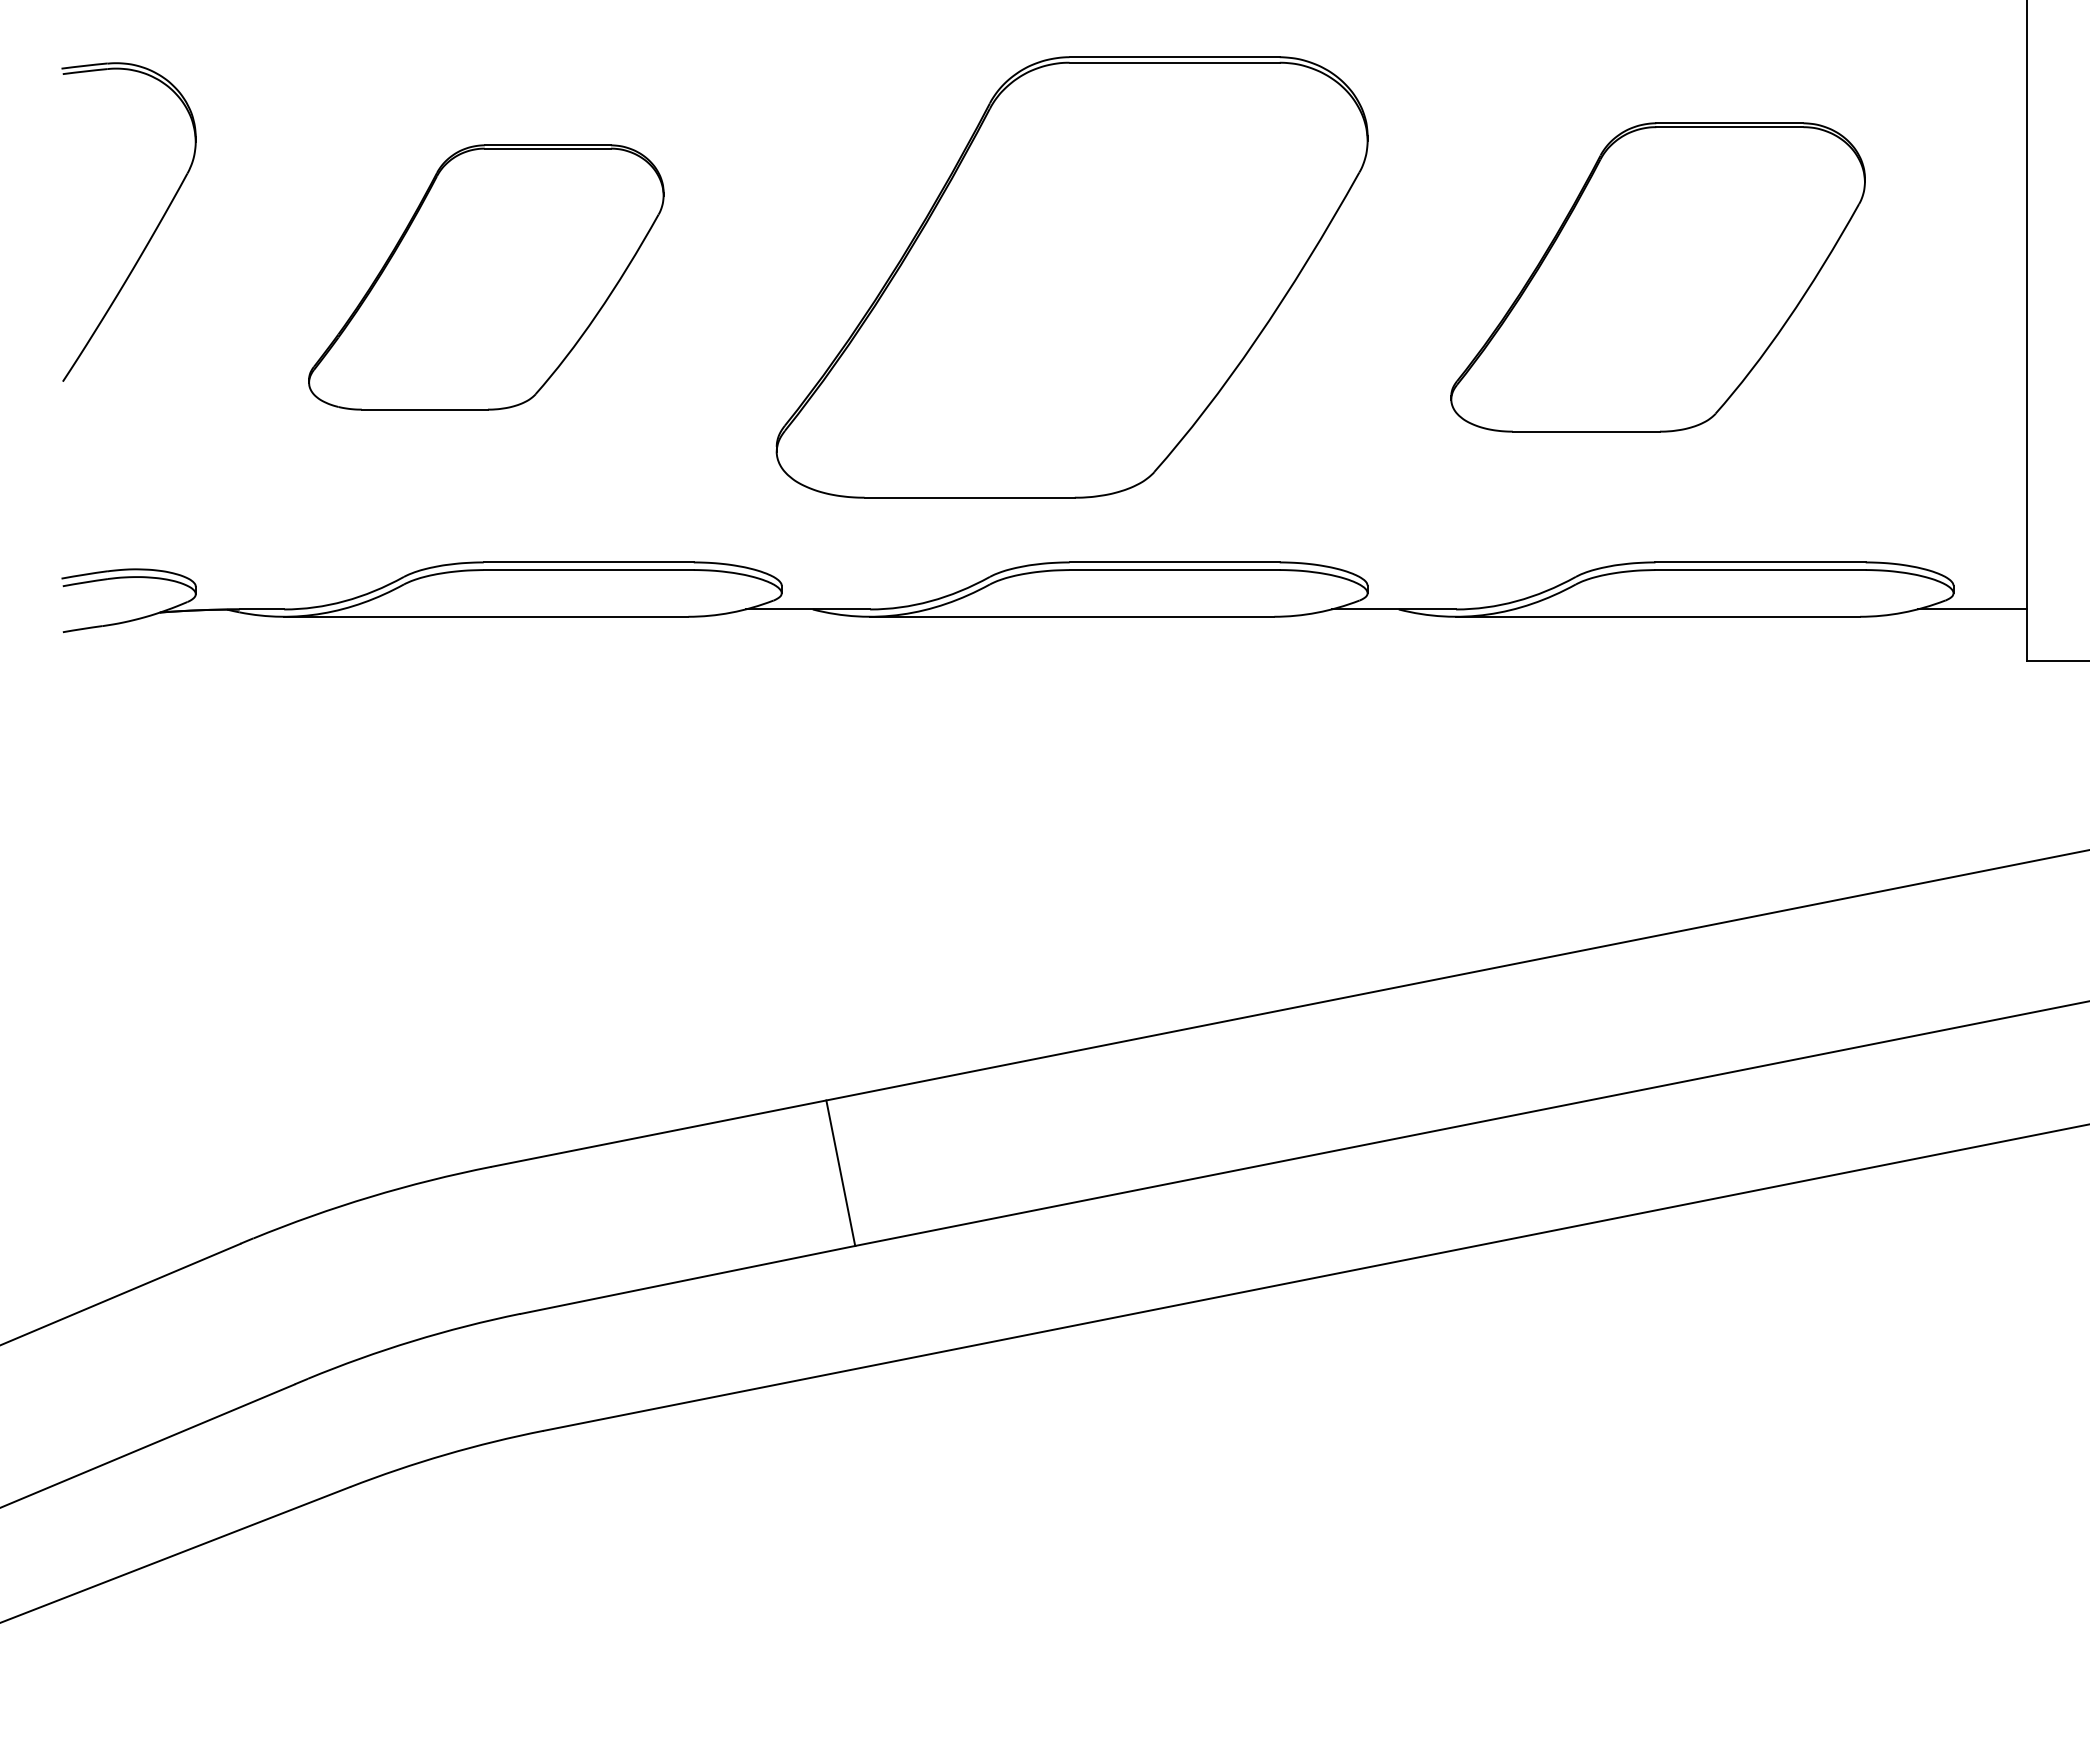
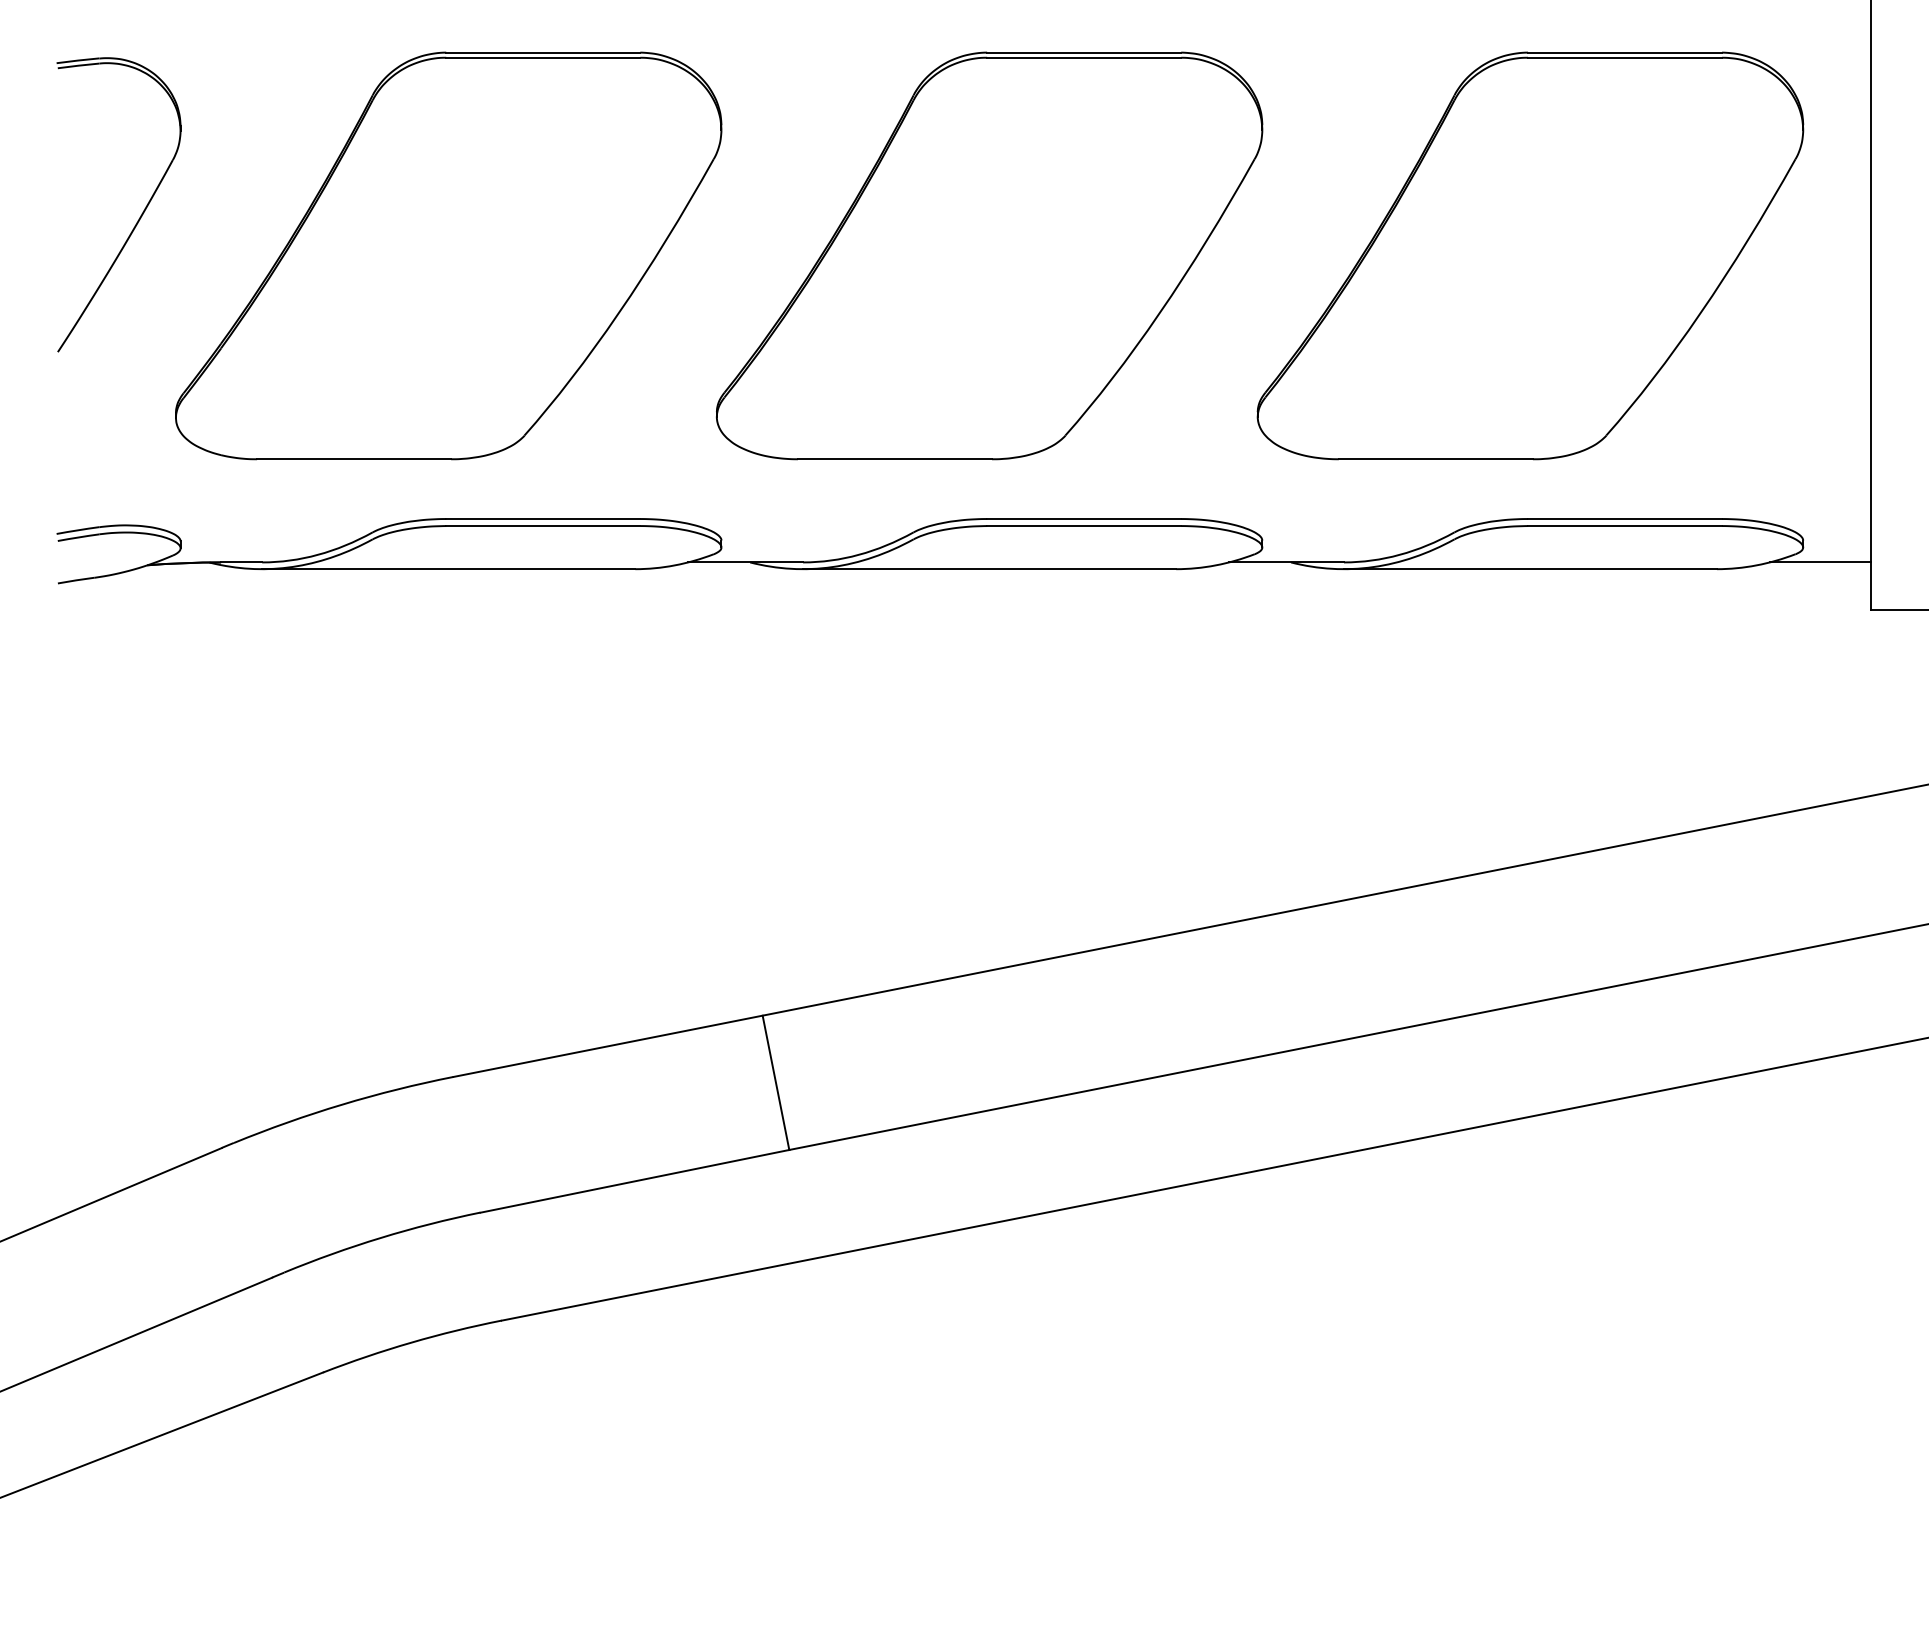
part: (486, 276) -> (448, 255), size x1.67
part: (1658, 276) -> (1530, 255), size x1.43

